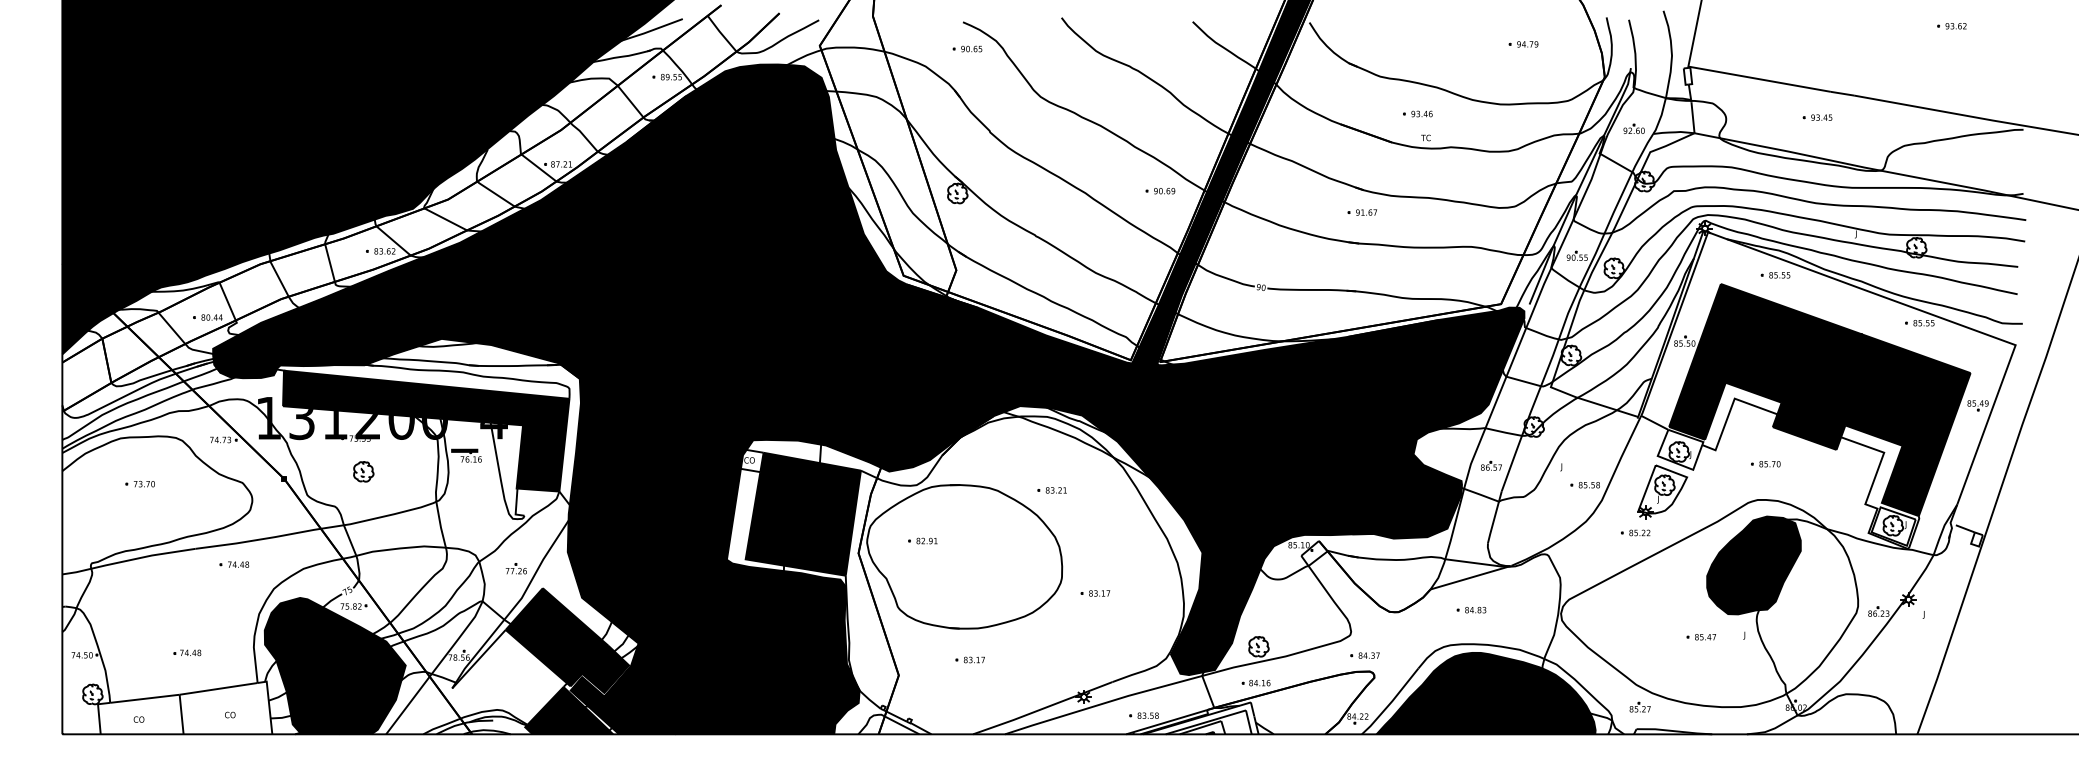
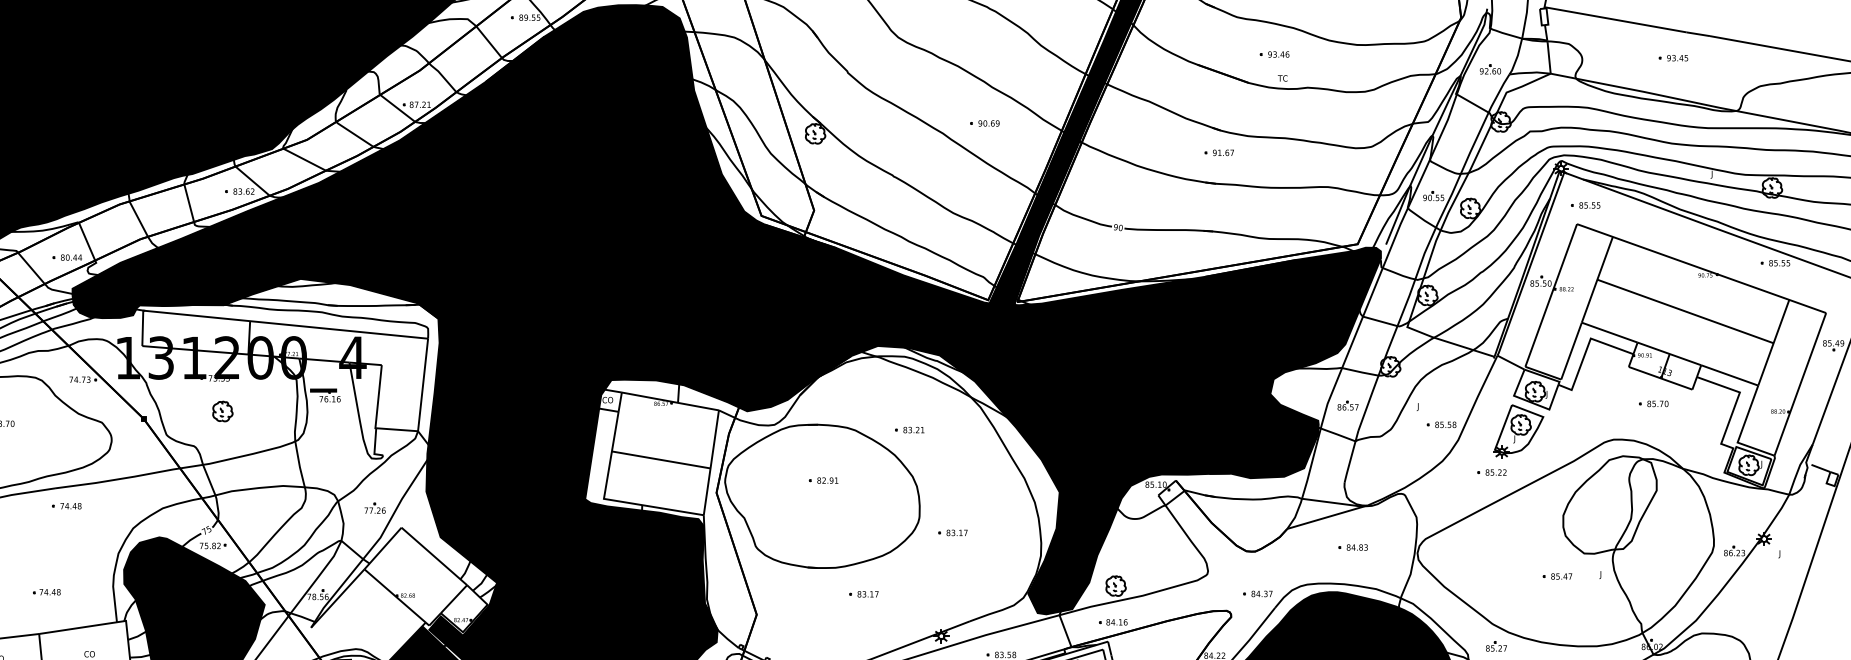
part: (1160, 191) -> (984, 123), moved
part: (1775, 275) -> (1585, 205), moved
fill: (1819, 400) -> (1675, 340), removed
fill: (426, 430) -> (285, 370), removed
part: (1765, 464) -> (1653, 404), moved
fill: (802, 513) -> (660, 453), removed
part: (922, 540) -> (823, 480), moved
part: (234, 564) -> (66, 506), moved
fill: (1753, 565) -> (1609, 505), removed
part: (1471, 610) -> (1353, 547), moved
fill: (567, 640) -> (426, 579), removed
part: (1364, 655) -> (1257, 593), moved
part: (969, 659) -> (863, 593), moved

